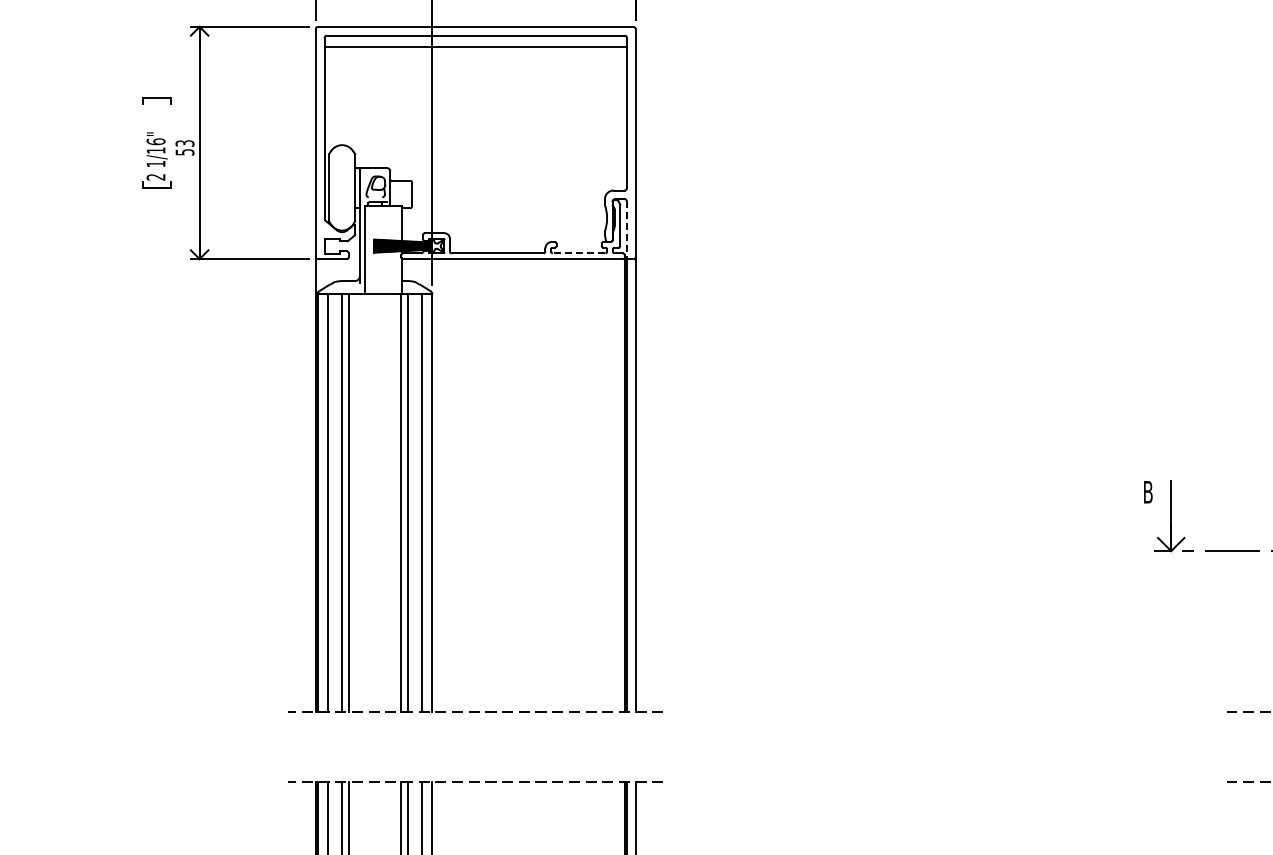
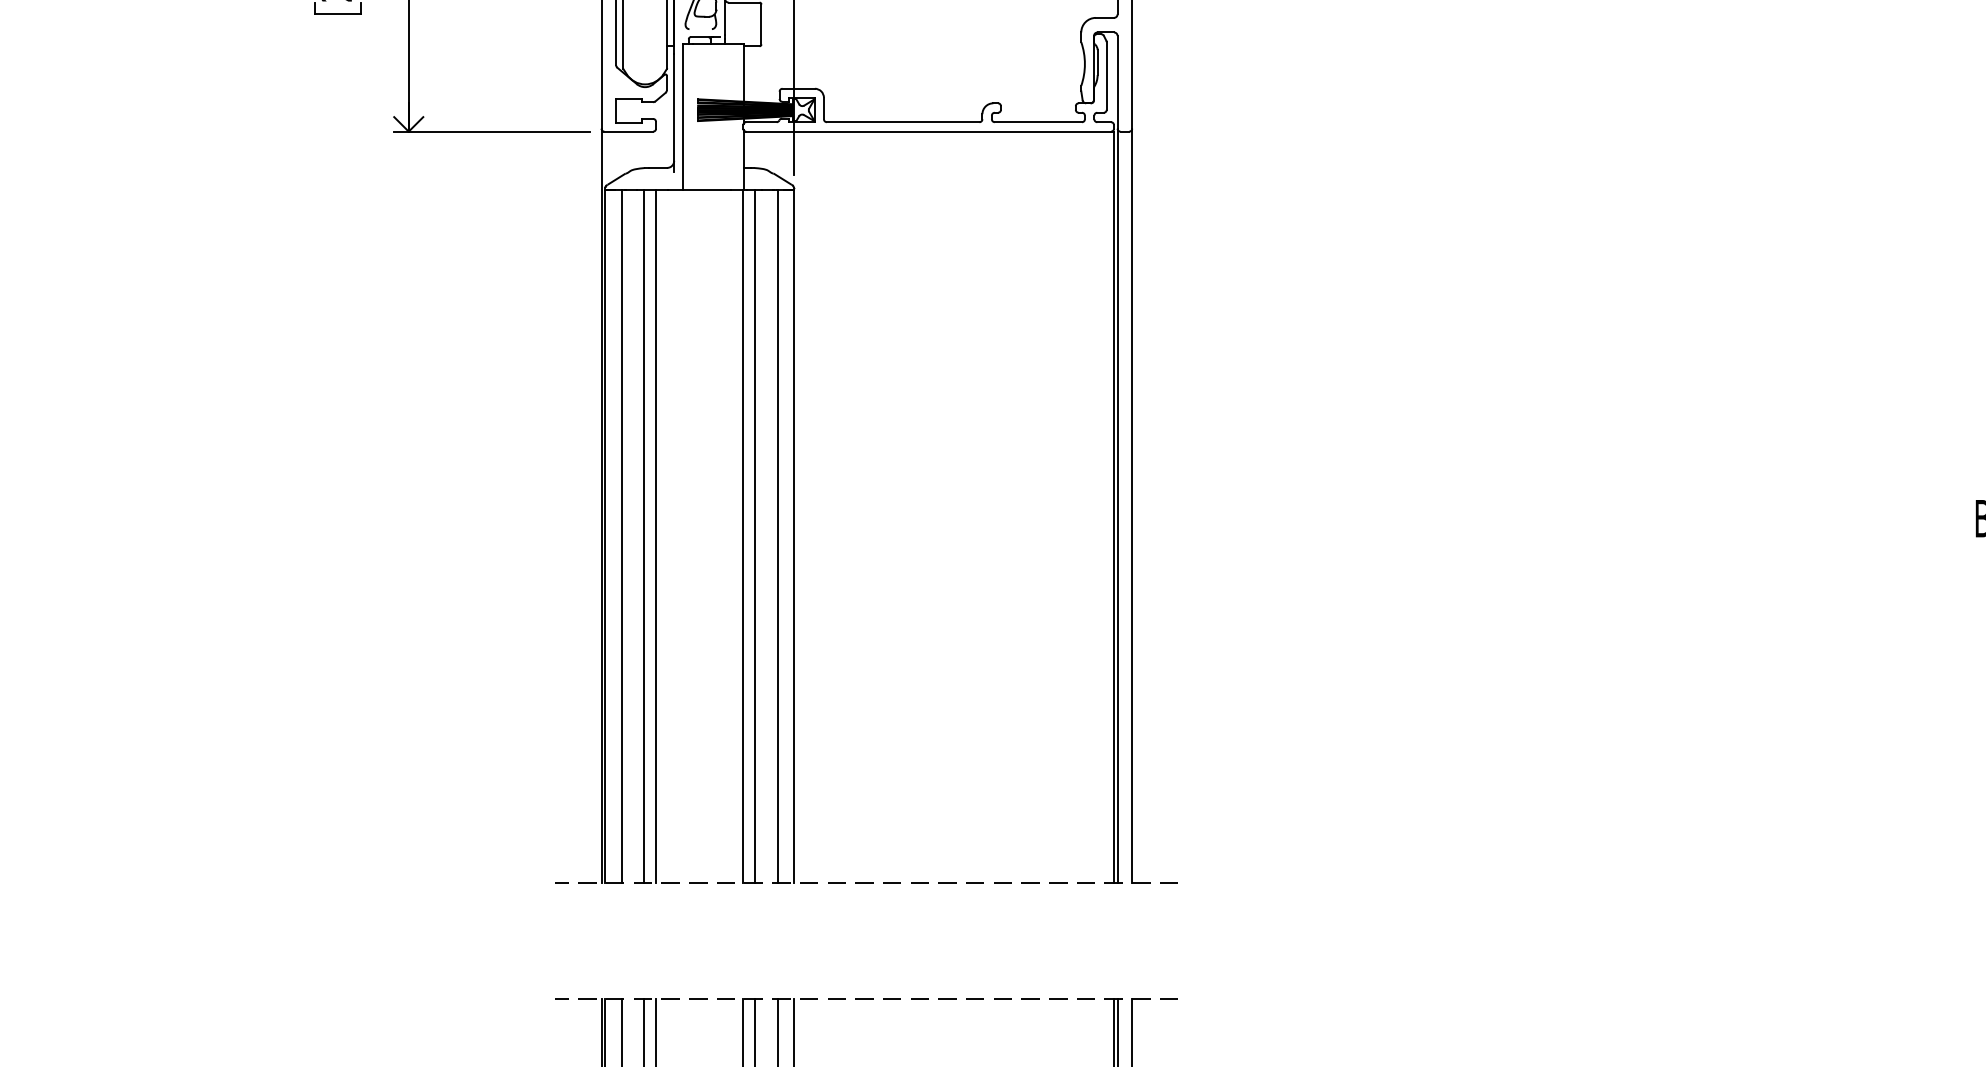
line: (626, 229) -> (1117, 82), dashed -> solid
line: (578, 253) -> (1037, 122), dashed -> solid

